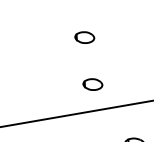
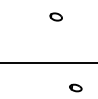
part: (91, 83) -> (55, 46), removed

